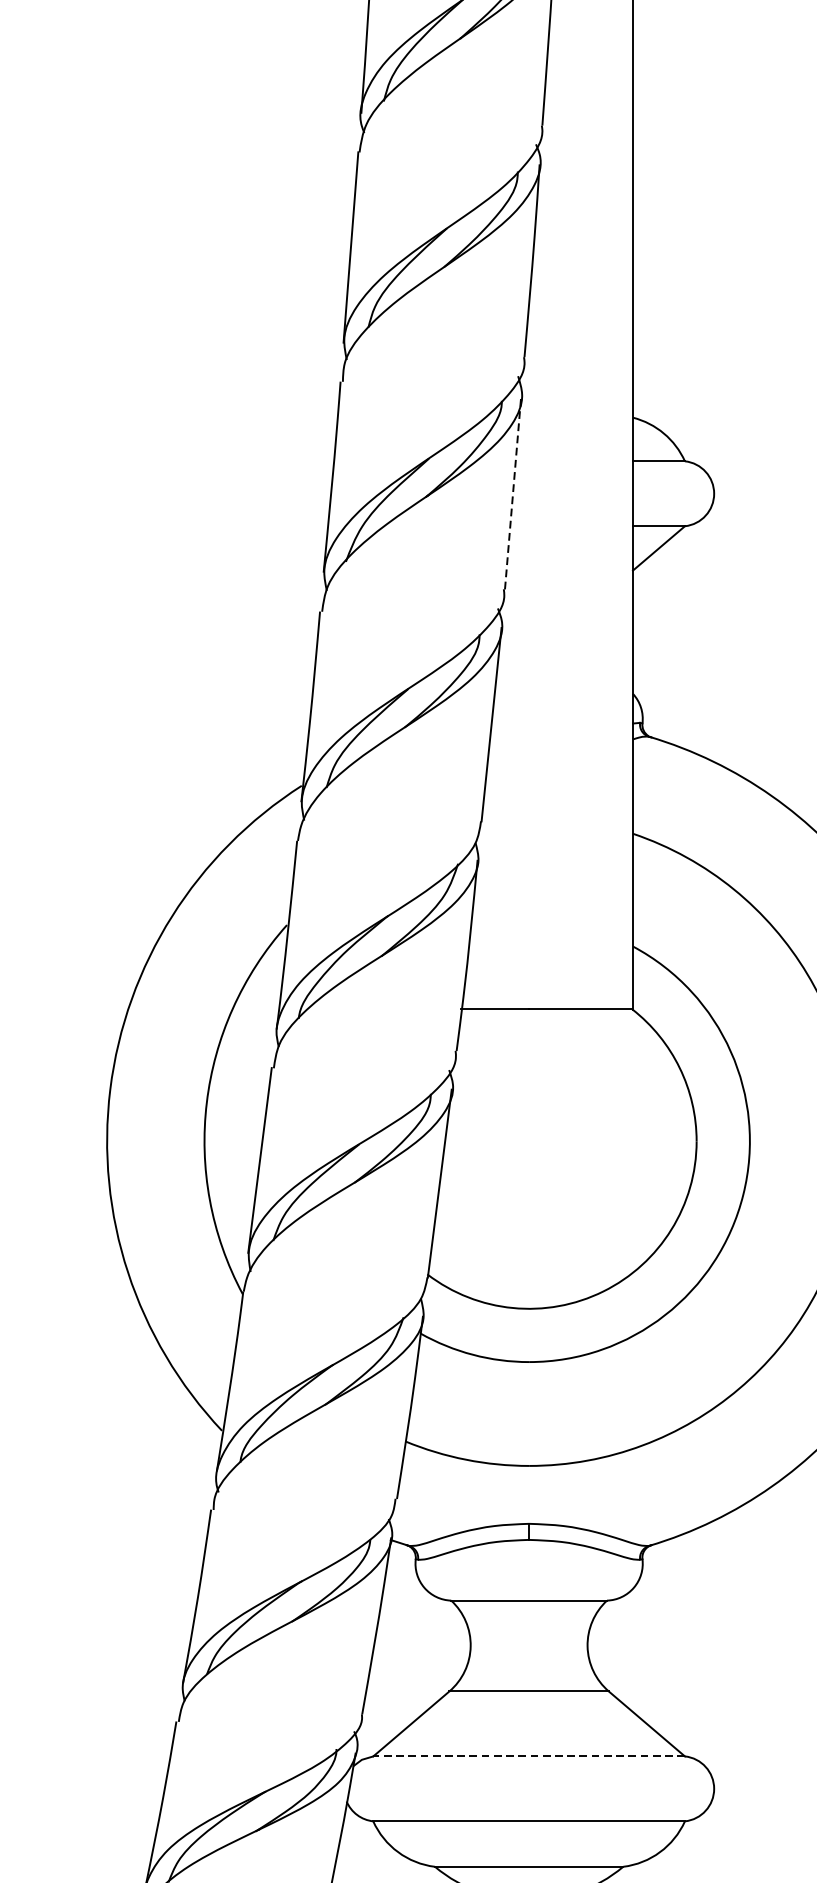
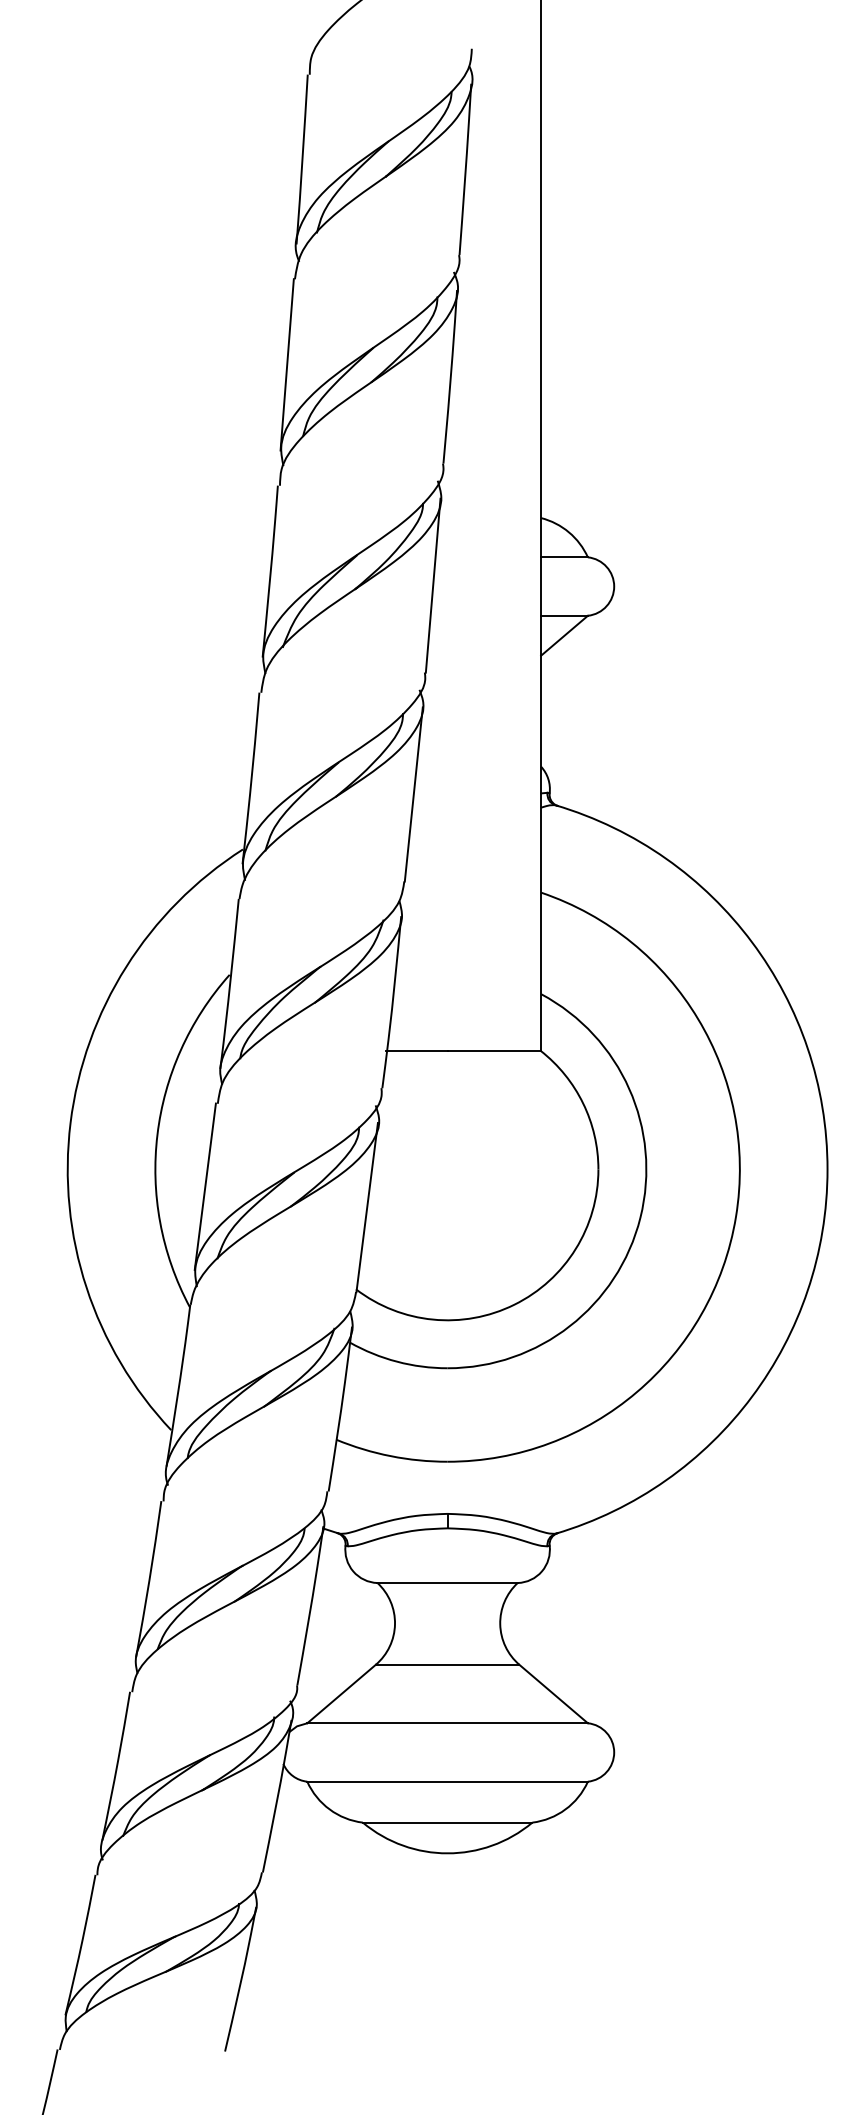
line: (513, 492) -> (433, 585), dashed -> solid
line: (528, 1756) -> (447, 1723), dashed -> solid

